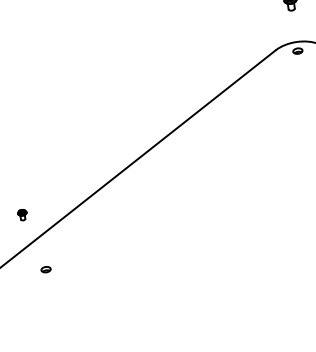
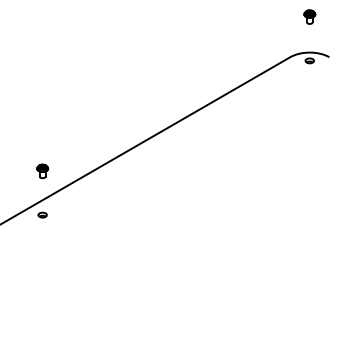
part: (22, 215) -> (42, 171), size x1.43
part: (45, 268) -> (42, 214), moved

